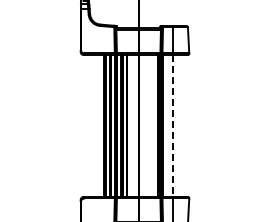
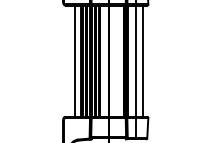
line: (95, 125) -> (74, 60), added
line: (173, 125) -> (135, 60), dashed -> solid
line: (182, 125) -> (143, 60), added

